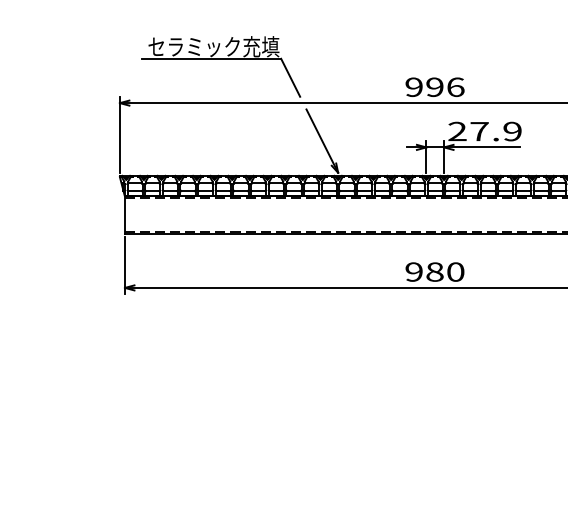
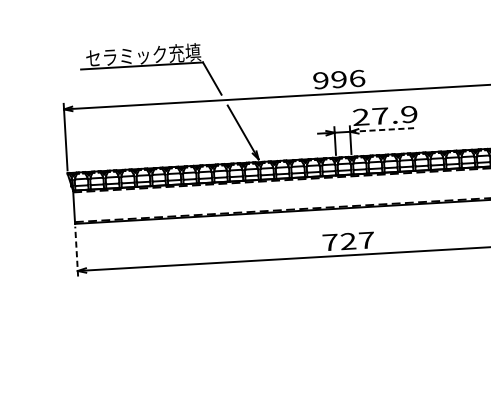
line: (482, 147) -> (383, 129), solid -> dashed
line: (124, 265) -> (76, 251), solid -> dashed
text: (434, 271) -> (348, 240), 980 -> 727

